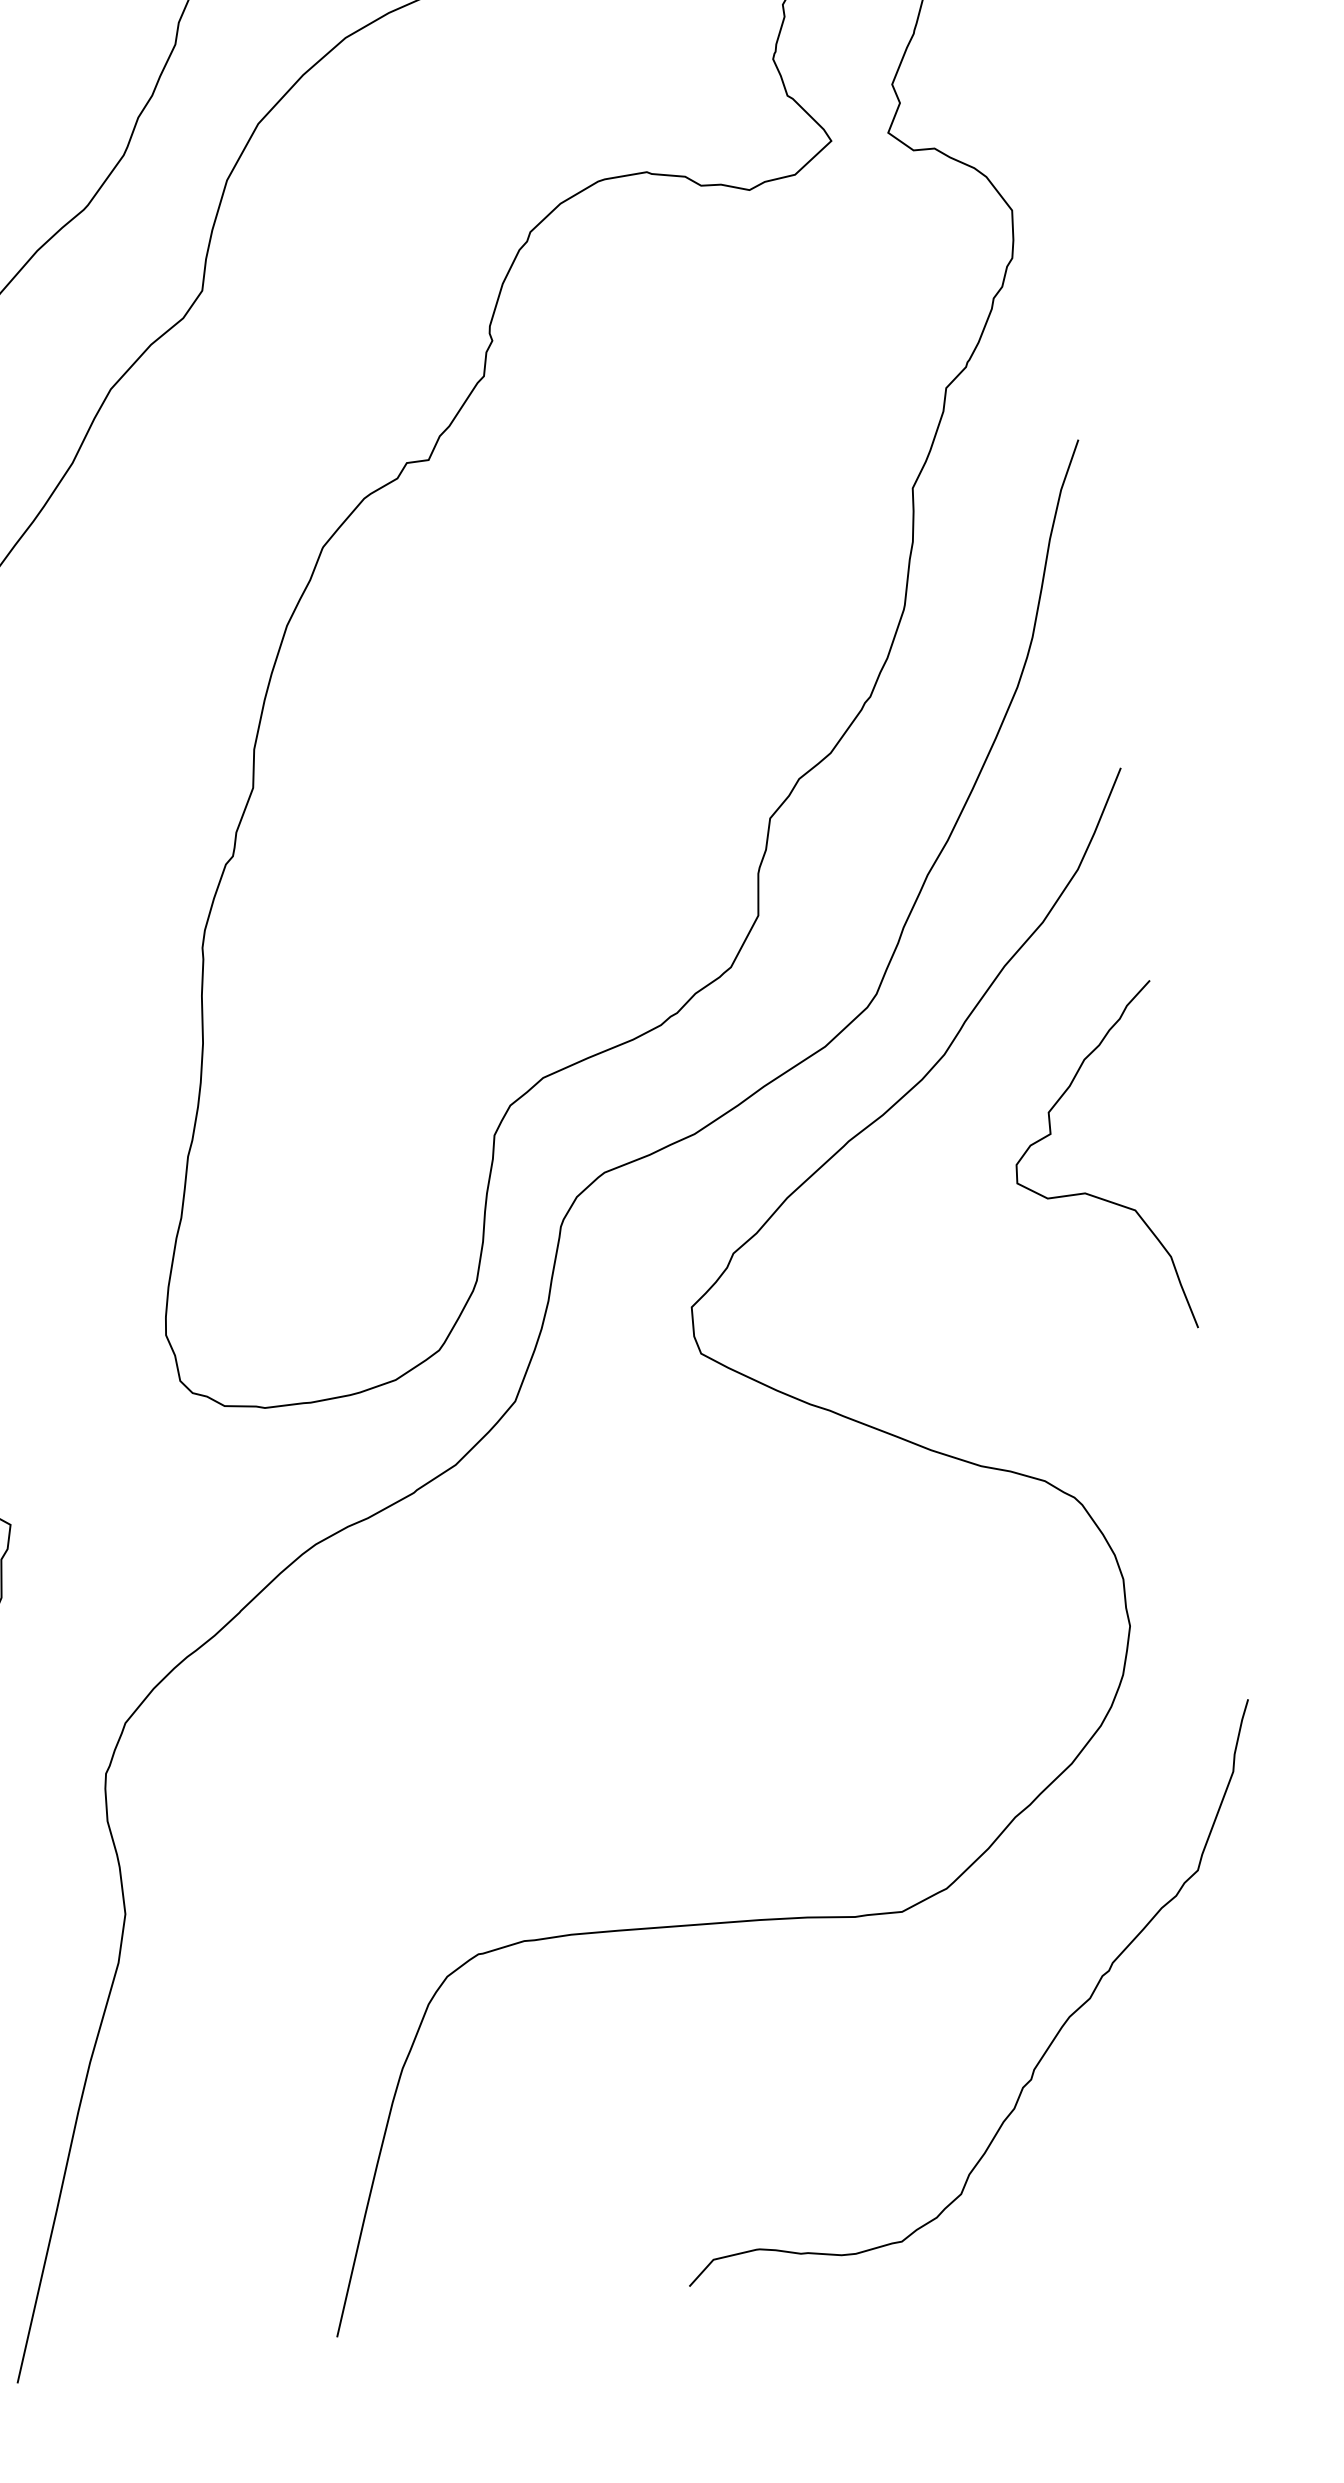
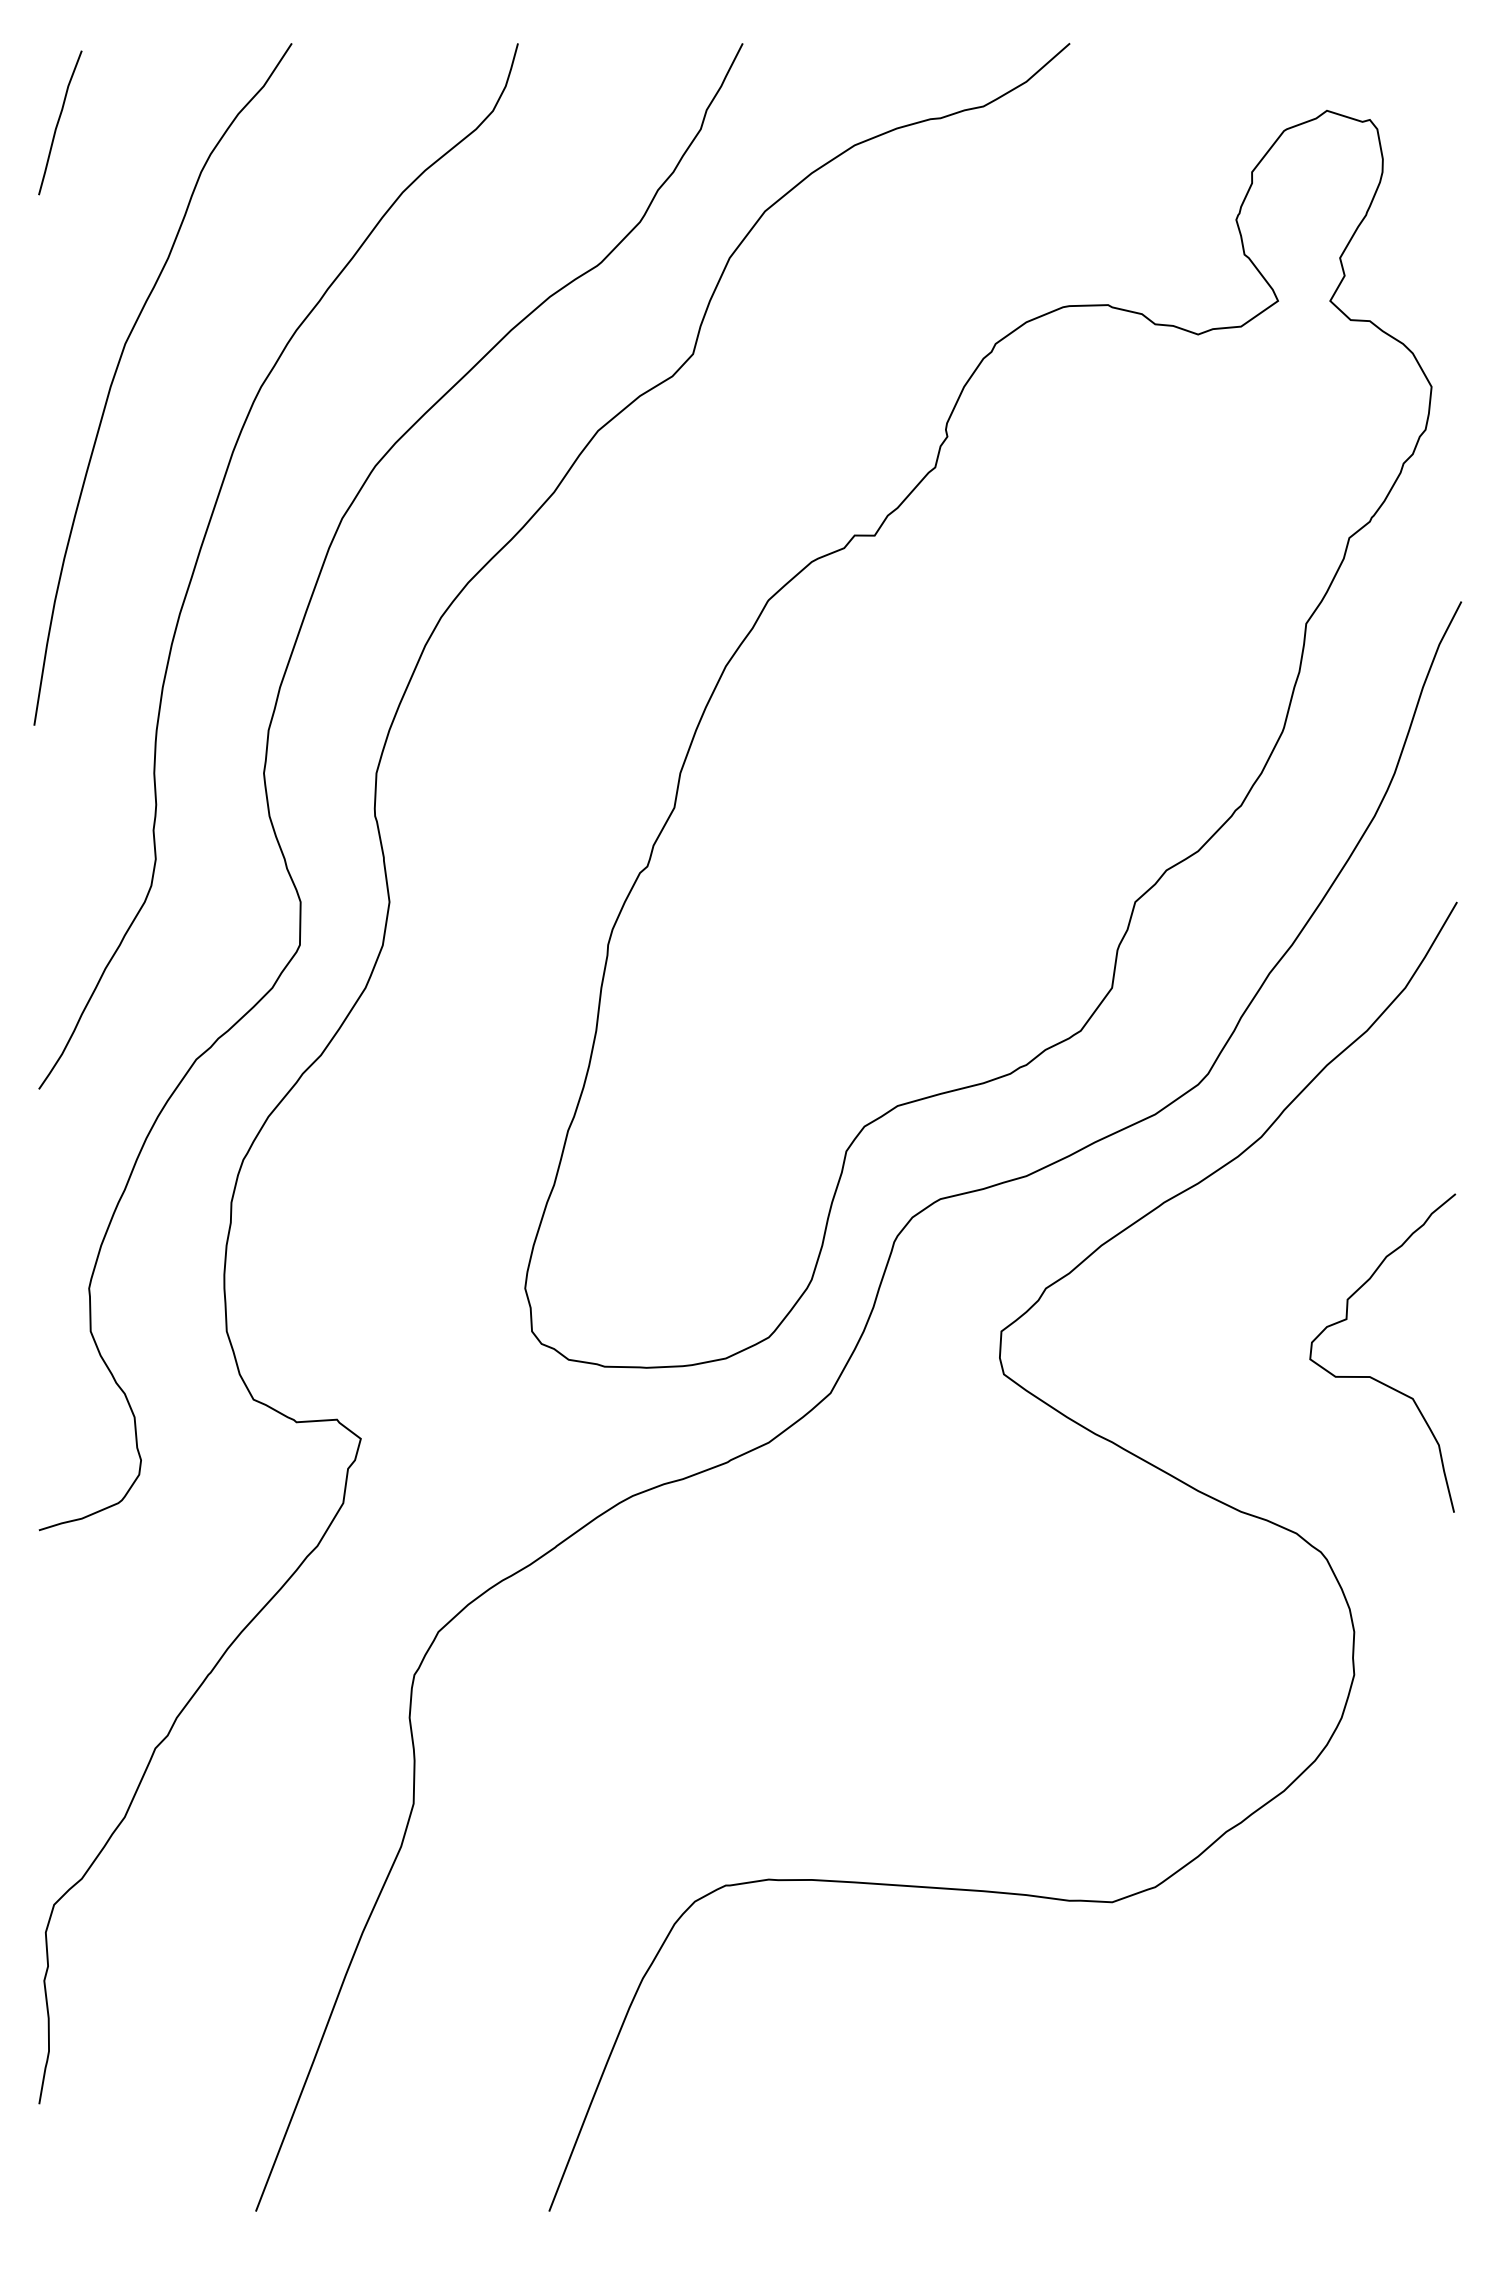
curve: (1086, 1192) -> (1371, 1376), moved
curve: (1046, 2048) -> (1224, 2043), removed

